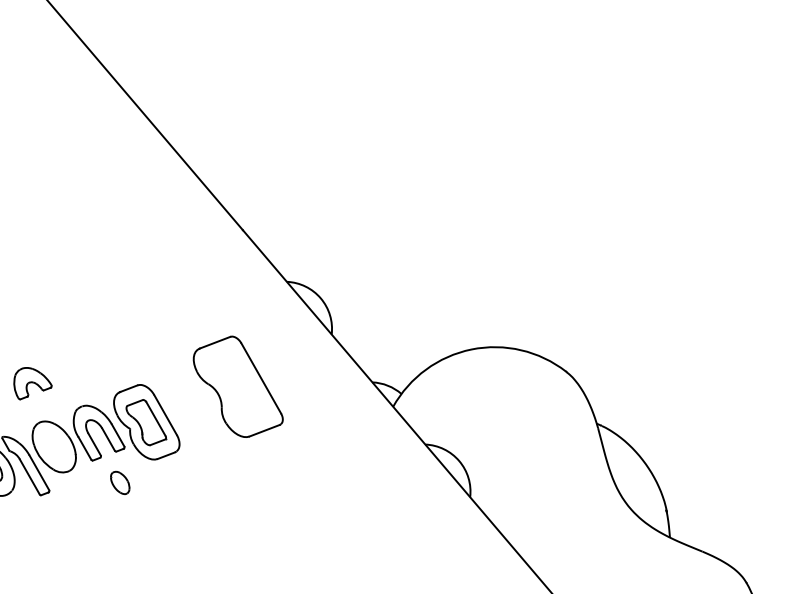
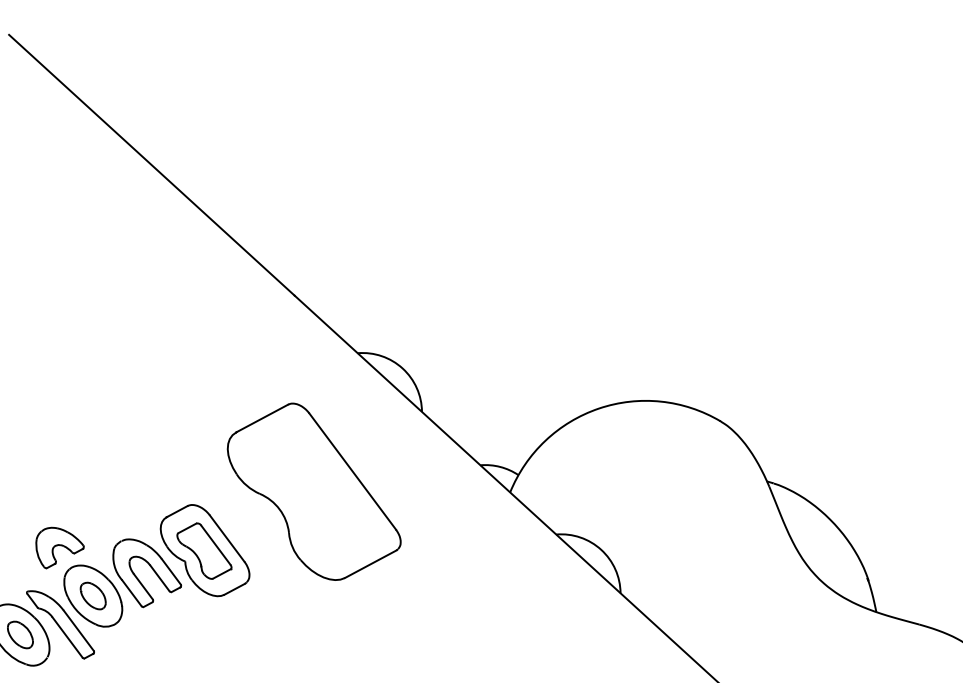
part: (32, 383) -> (59, 546), moved
part: (237, 386) -> (312, 491), size x1.43
part: (120, 482) -> (93, 595), moved

